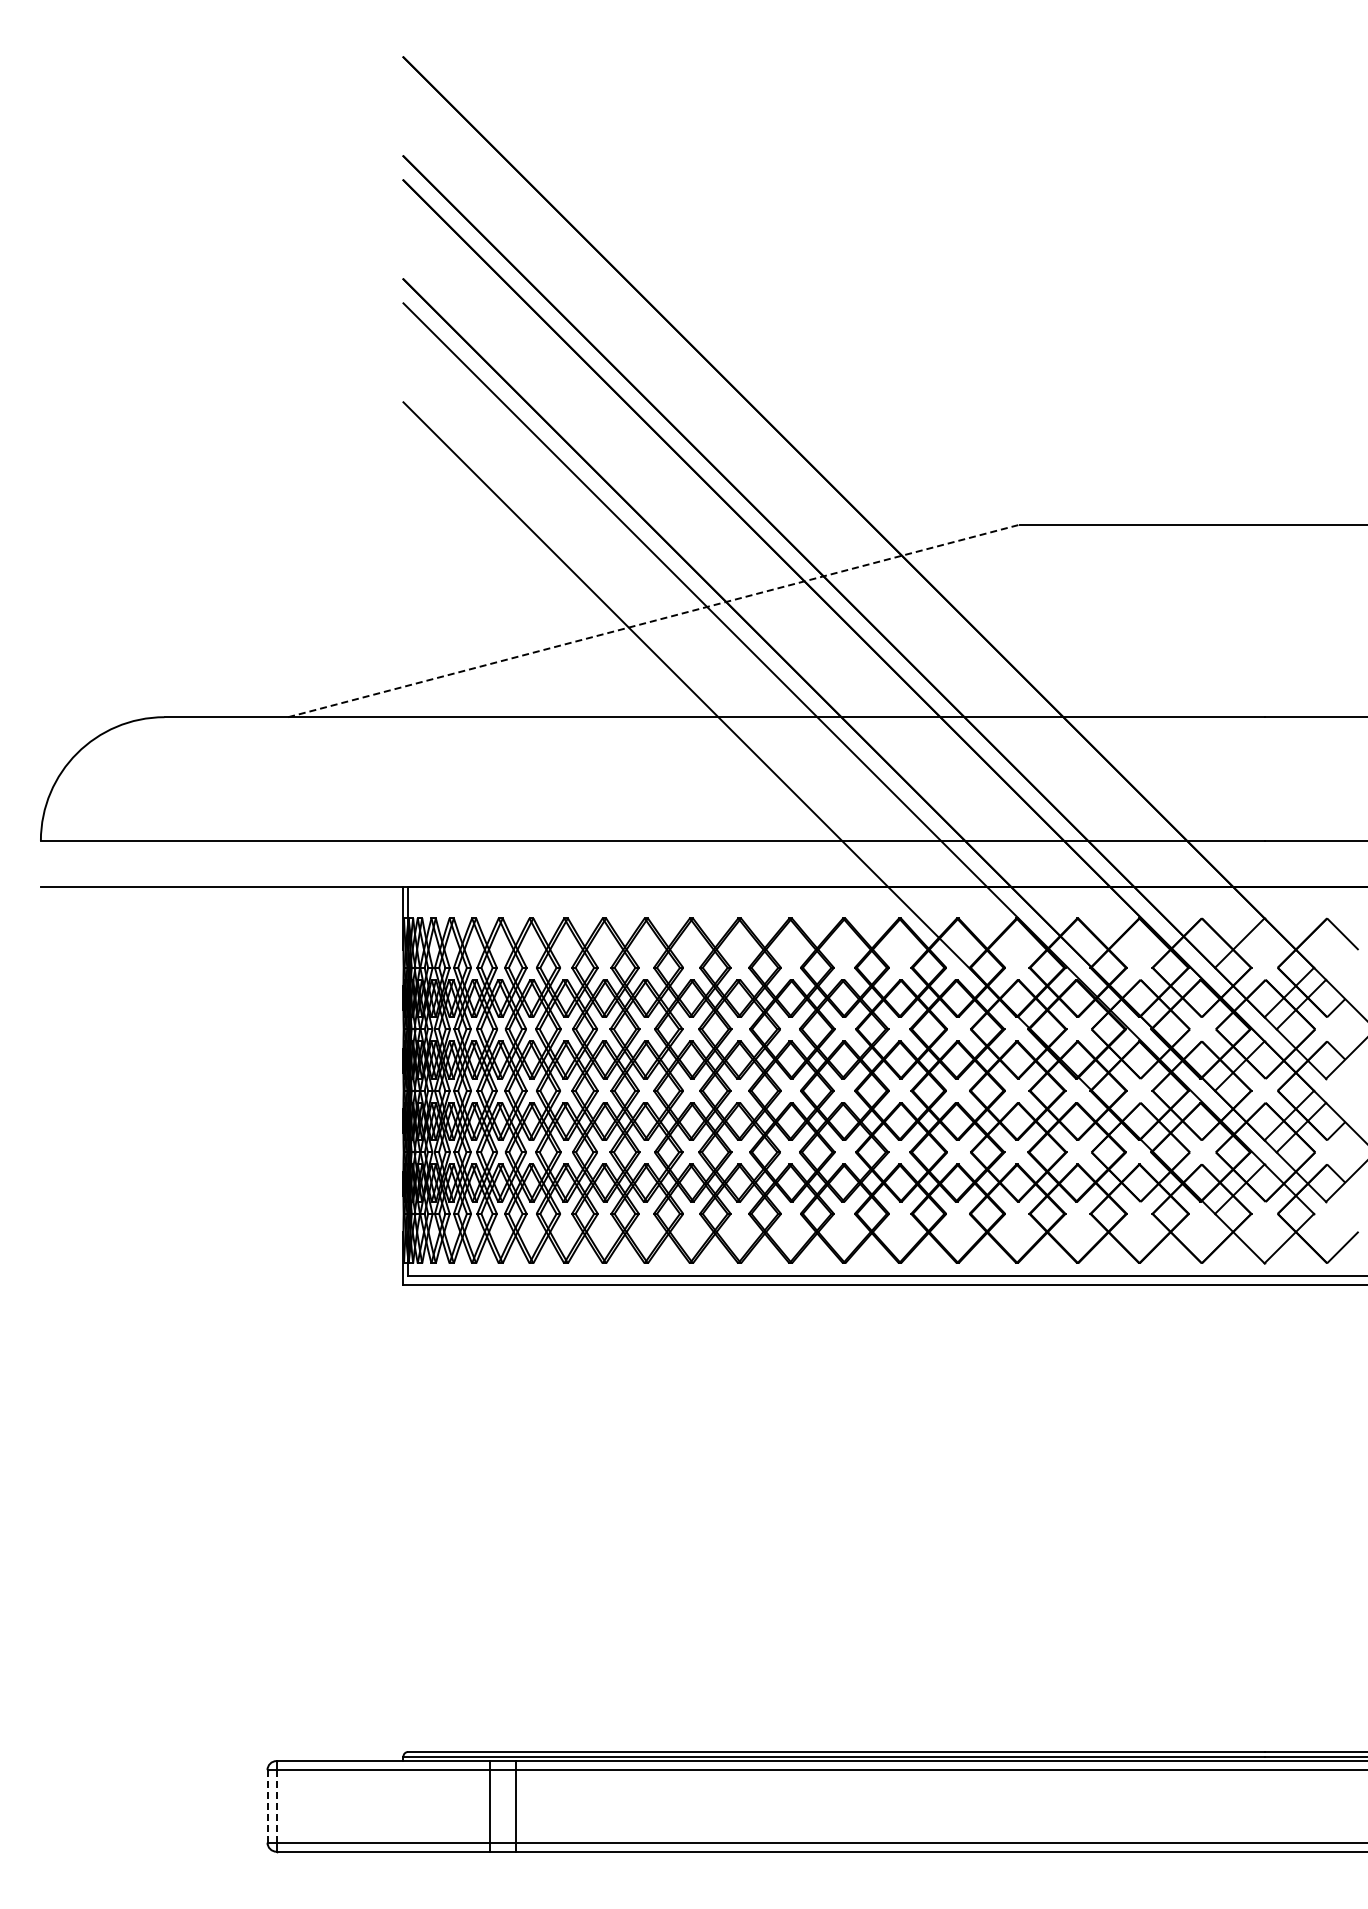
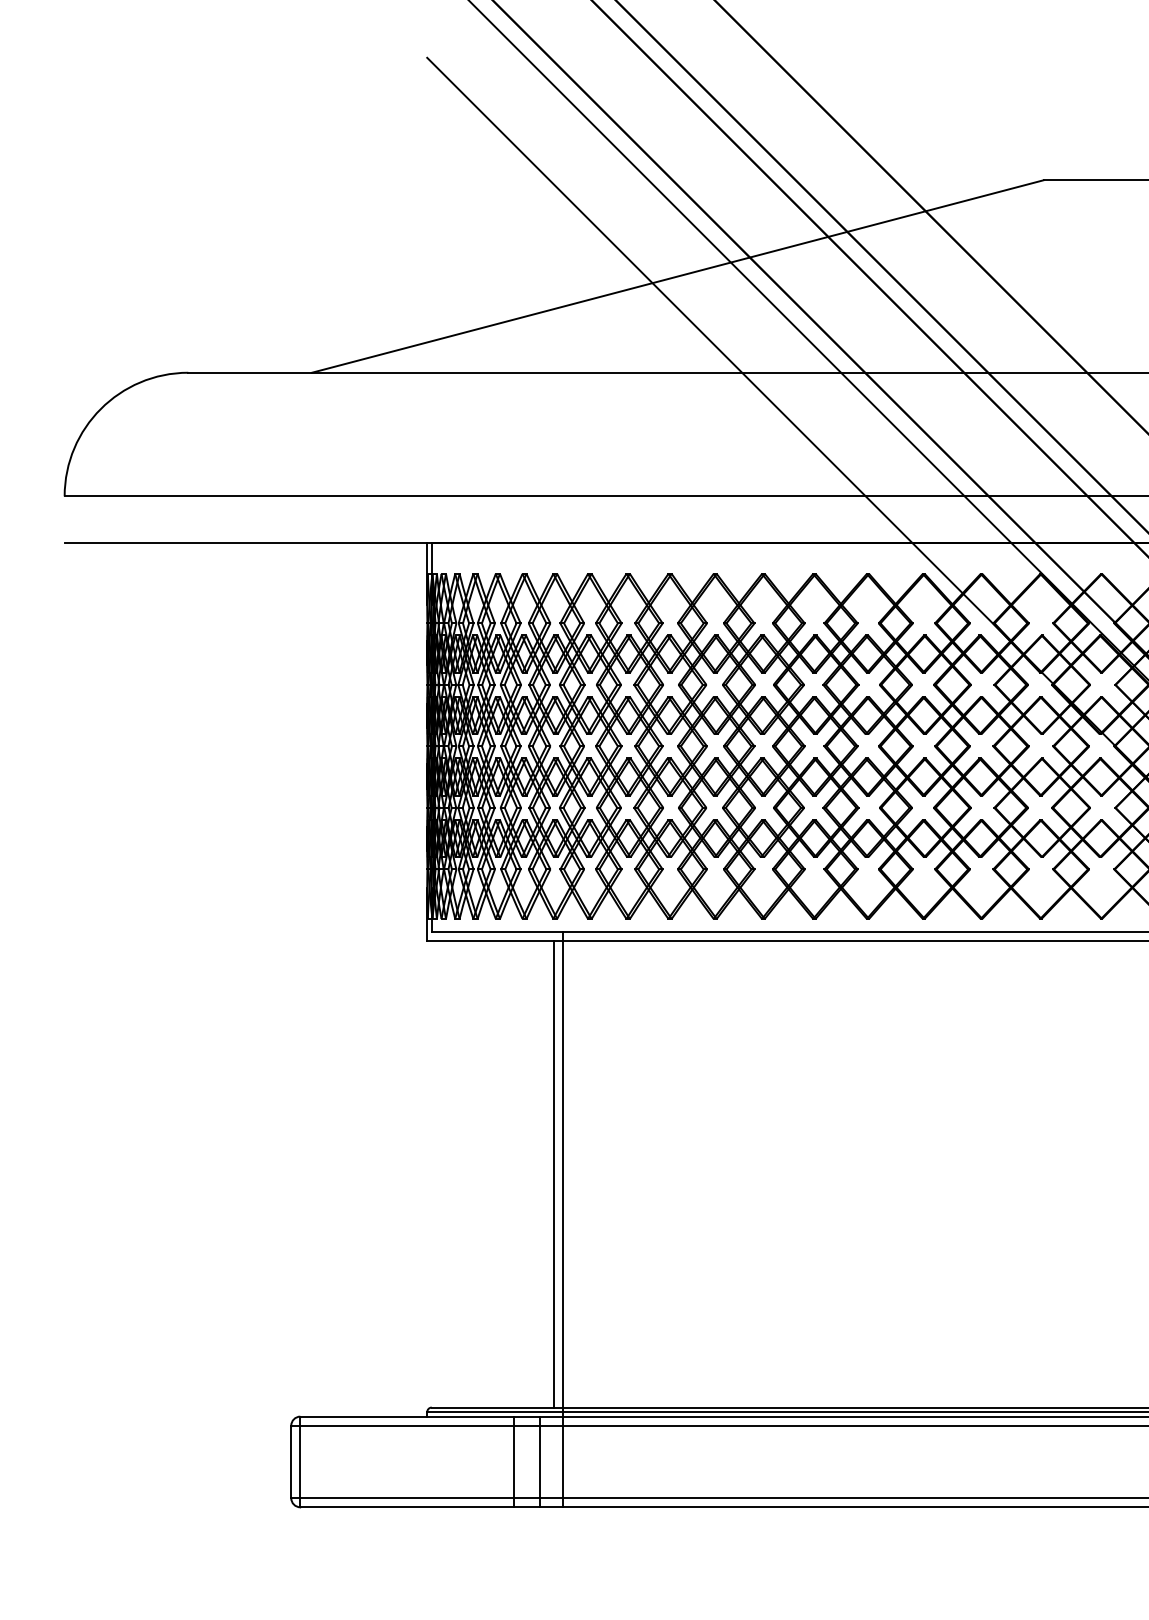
line: (654, 620) -> (678, 276), dashed -> solid
line: (530, 1518) -> (554, 1174), added
line: (539, 1563) -> (563, 1219), added
line: (267, 1805) -> (291, 1461), dashed -> solid
line: (276, 1805) -> (300, 1461), dashed -> solid

